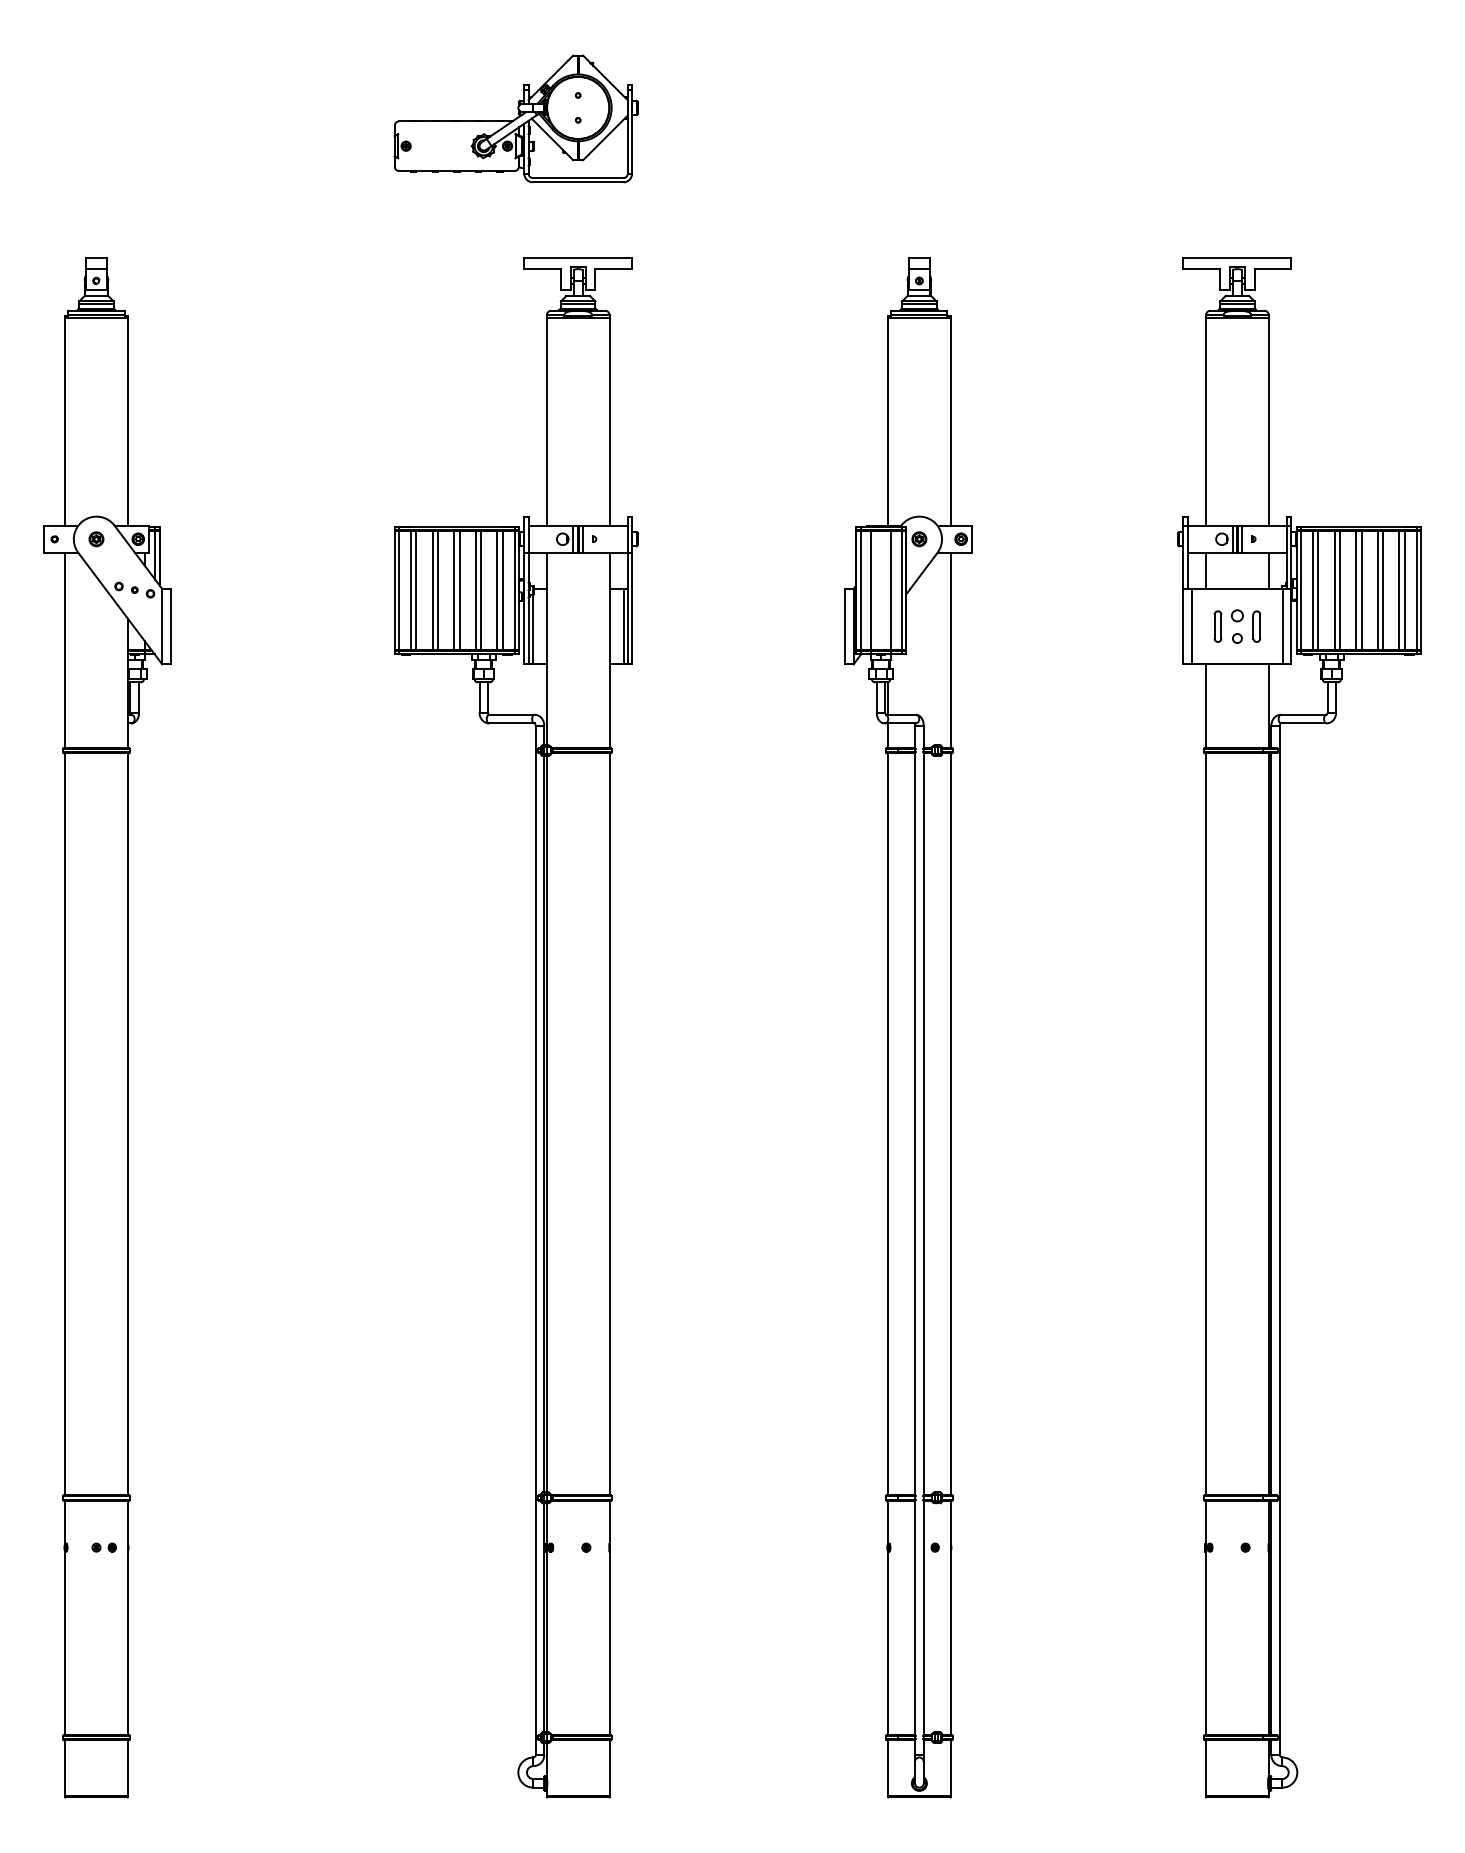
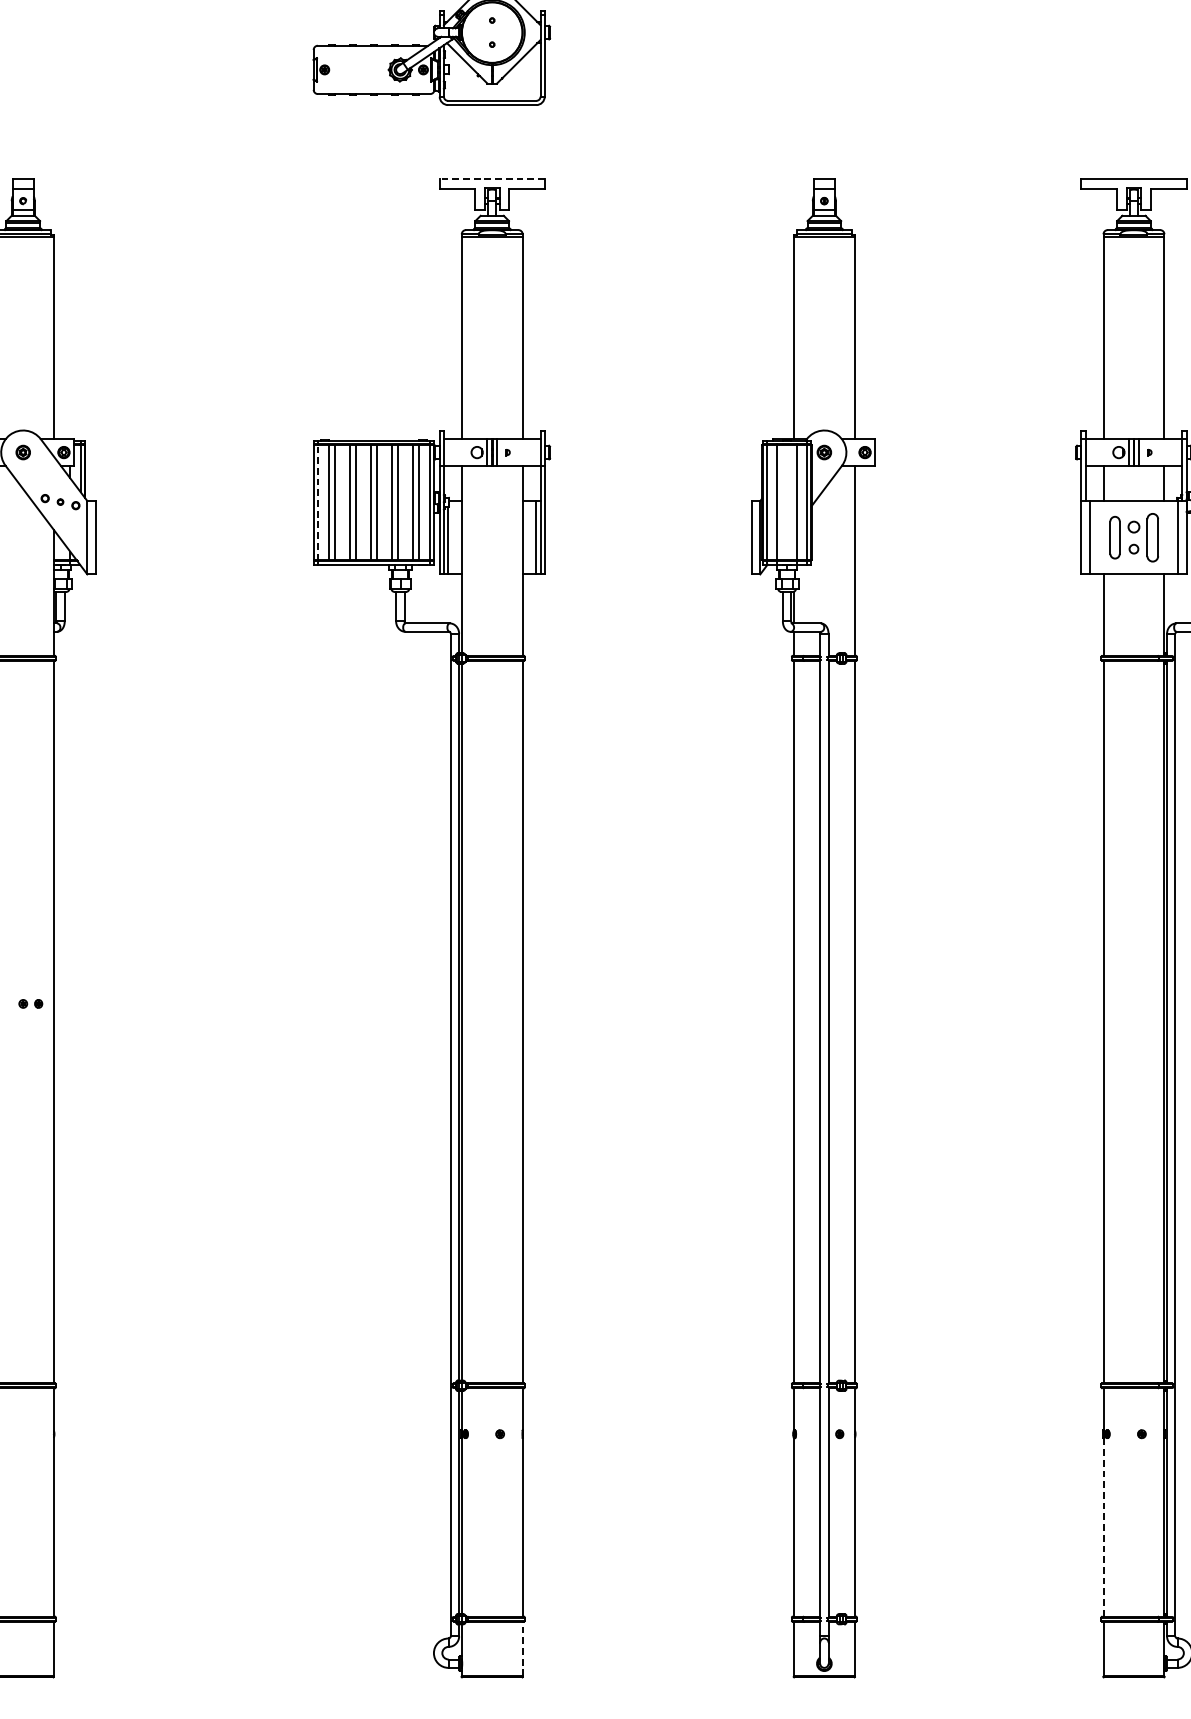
line: (578, 257) -> (492, 178), solid -> dashed
line: (399, 590) -> (318, 502), solid -> dashed
part: (1217, 626) -> (1114, 537), size x1.4
part: (1256, 626) -> (1152, 537), size x1.6
part: (103, 1547) -> (30, 1003), moved
line: (1206, 1643) -> (1103, 1527), solid -> dashed
line: (609, 1768) -> (522, 1649), solid -> dashed

